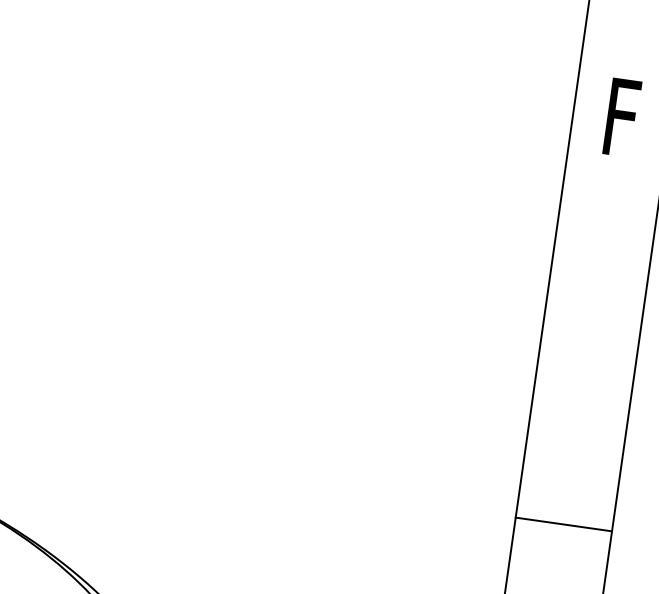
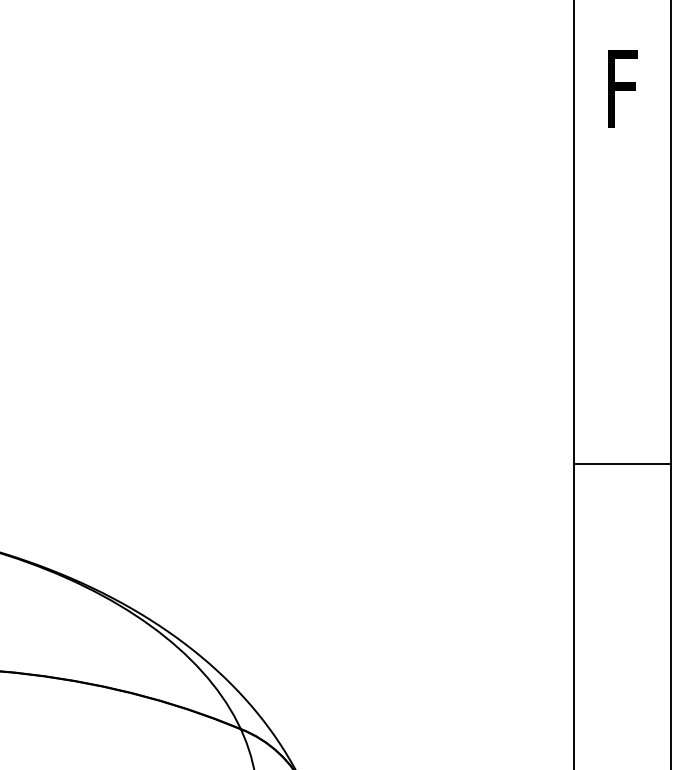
line: (564, 524) -> (622, 463), moved

